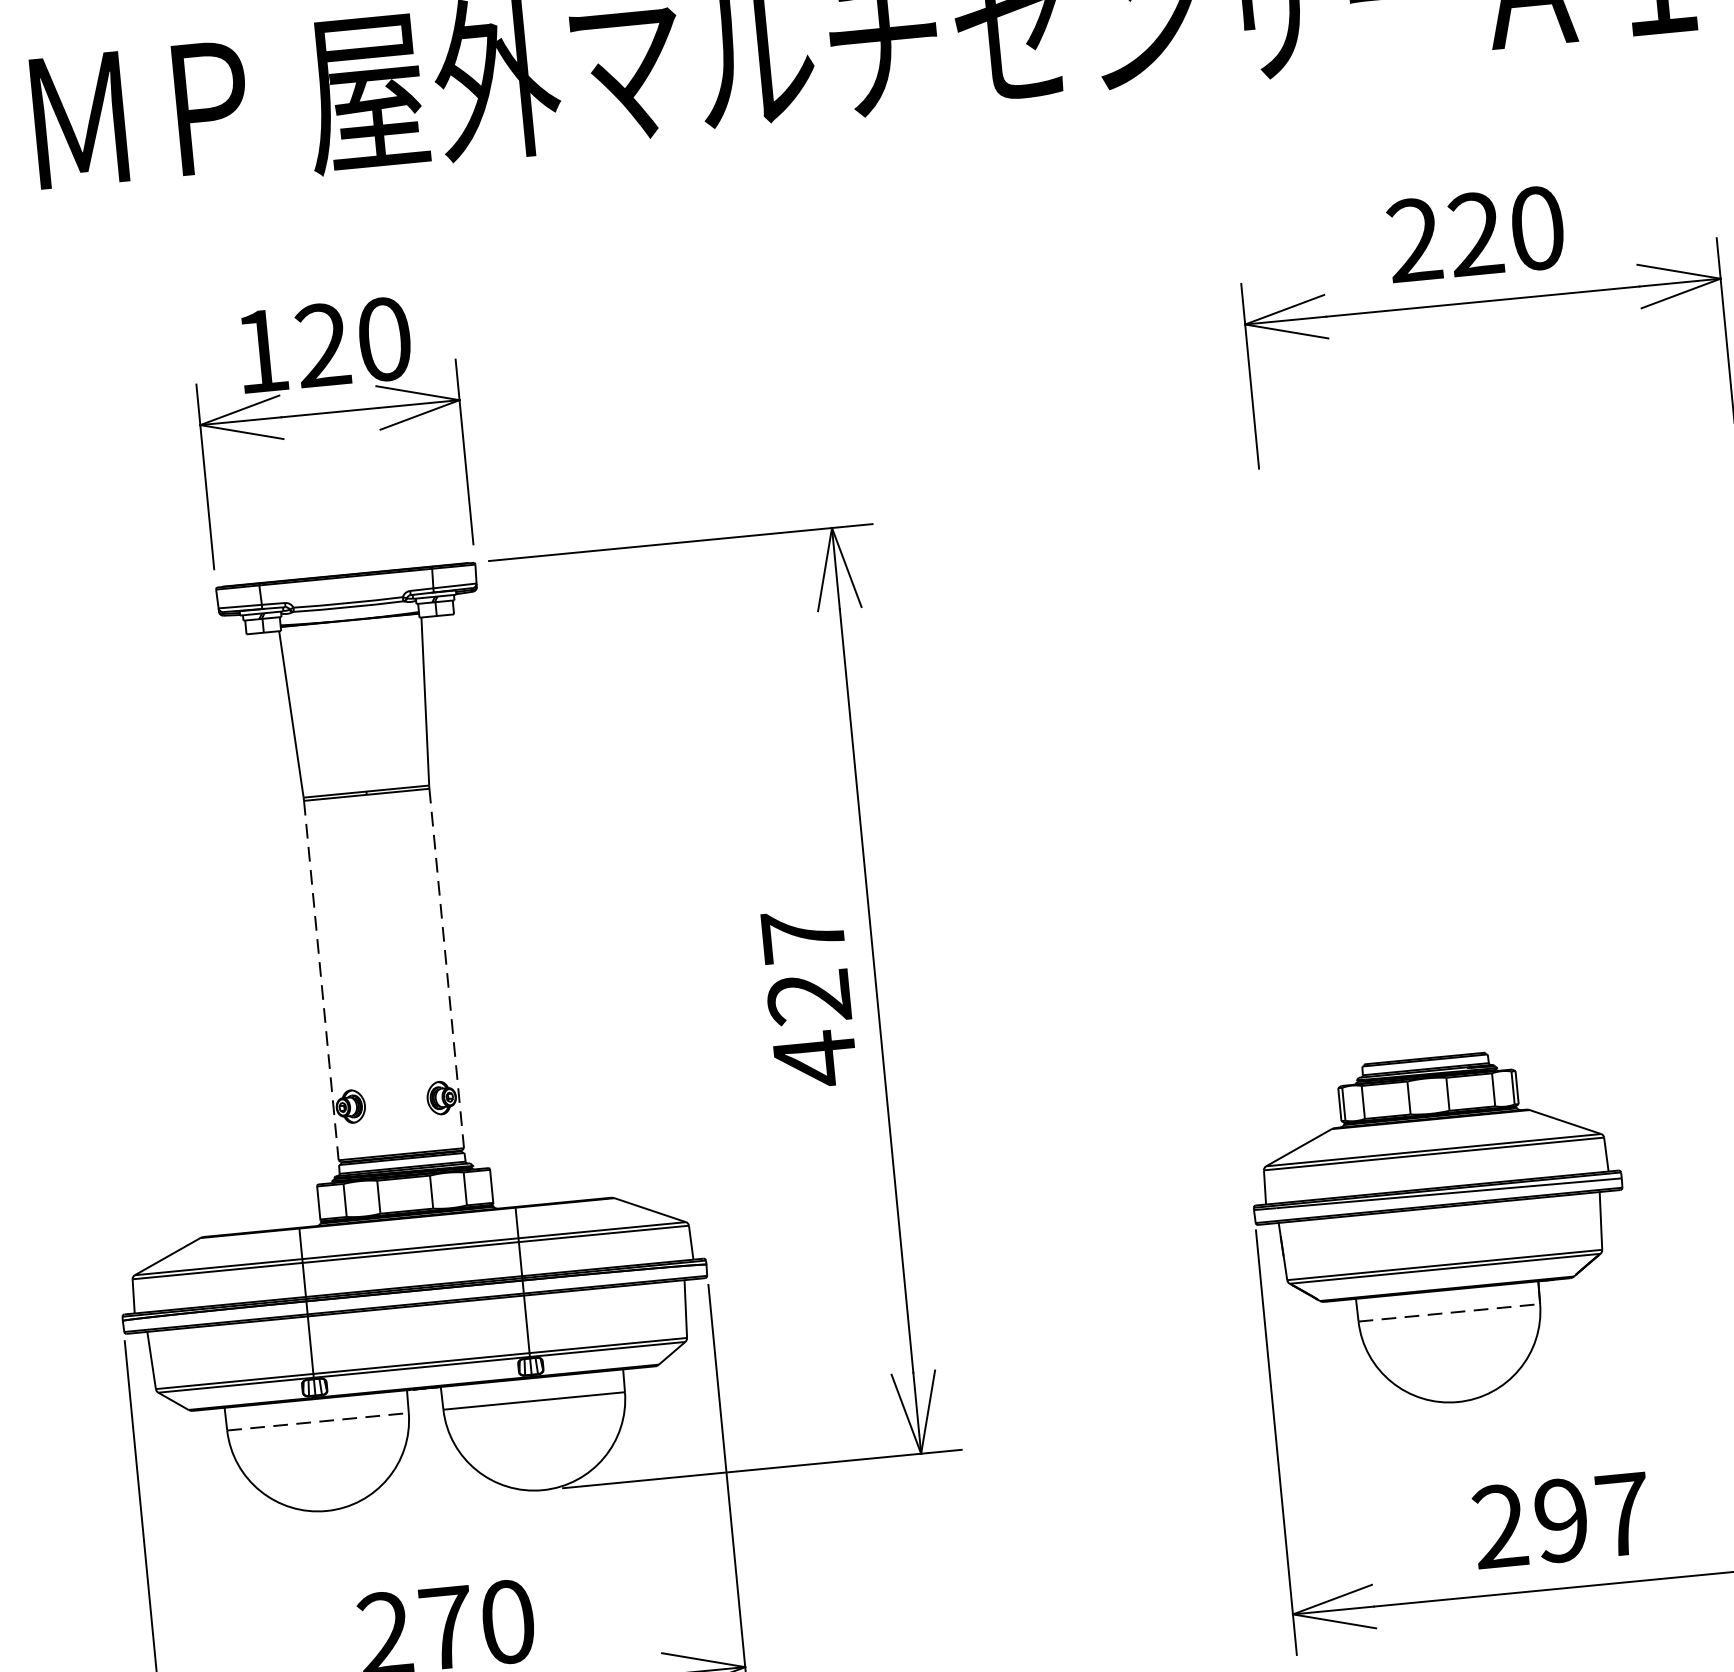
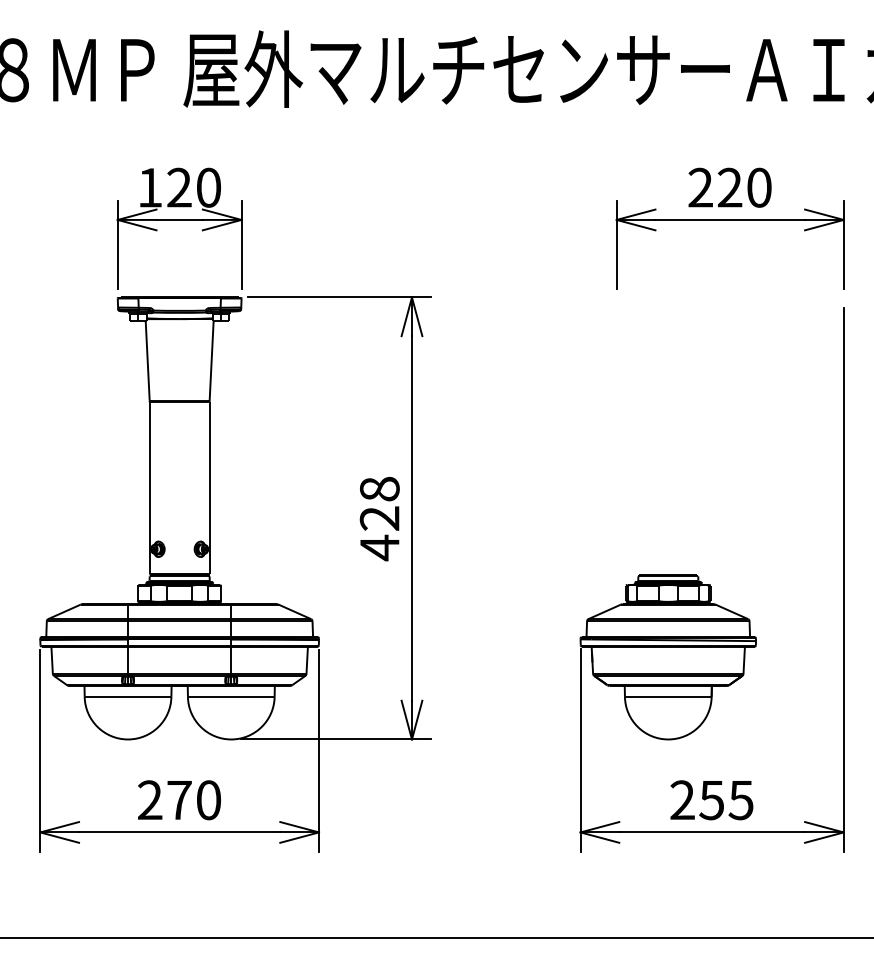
text: (802, 936) -> (379, 489), 427 -> 428
line: (446, 968) -> (209, 488), dashed -> solid
line: (320, 981) -> (149, 488), dashed -> solid
line: (1449, 1312) -> (668, 696), dashed -> solid
line: (318, 1420) -> (128, 696), dashed -> solid
text: (1592, 1518) -> (726, 800), 297 -> 255

